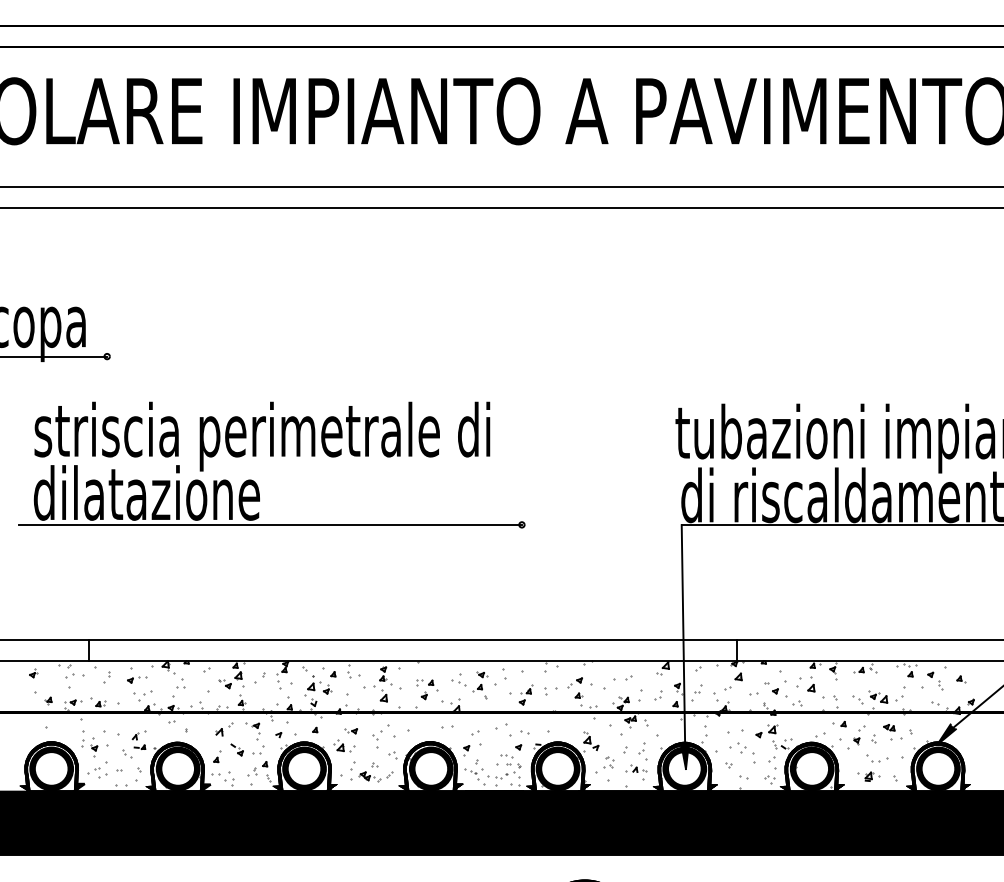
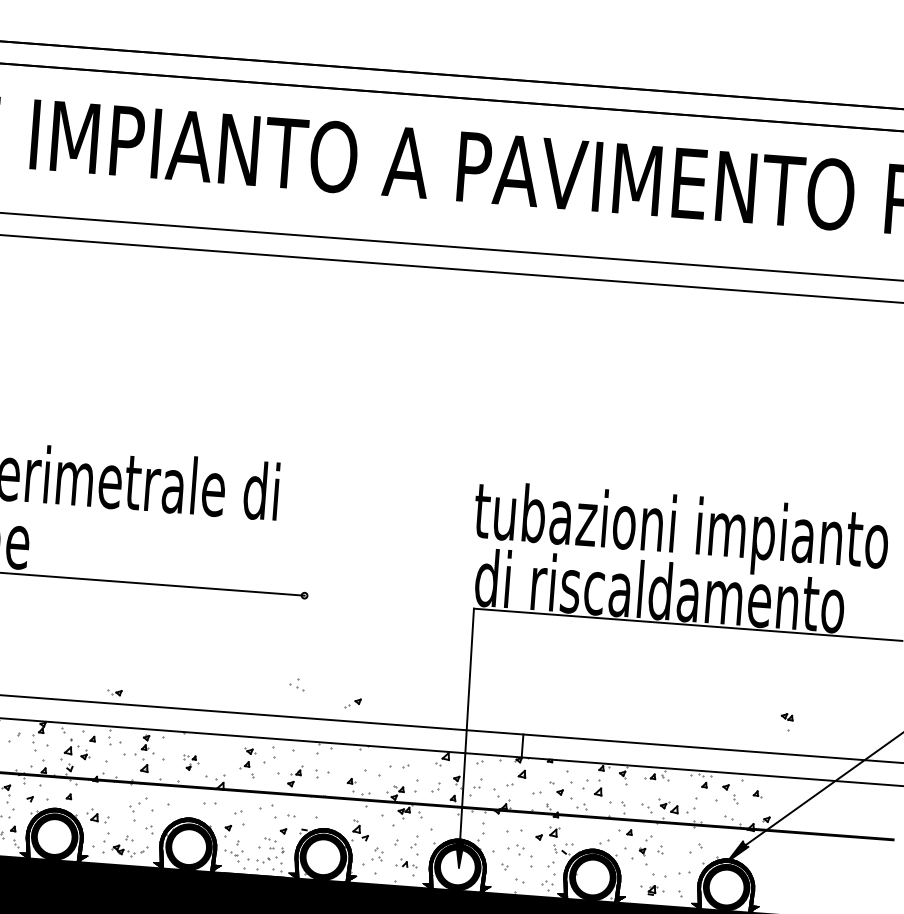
part: (458, 679) -> (296, 684), moved
part: (574, 682) -> (352, 703), moved
part: (427, 689) -> (191, 762), size x0.7
part: (350, 731) -> (114, 692), moved
part: (889, 732) -> (787, 722), moved
part: (877, 758) -> (662, 871), size x1.6

